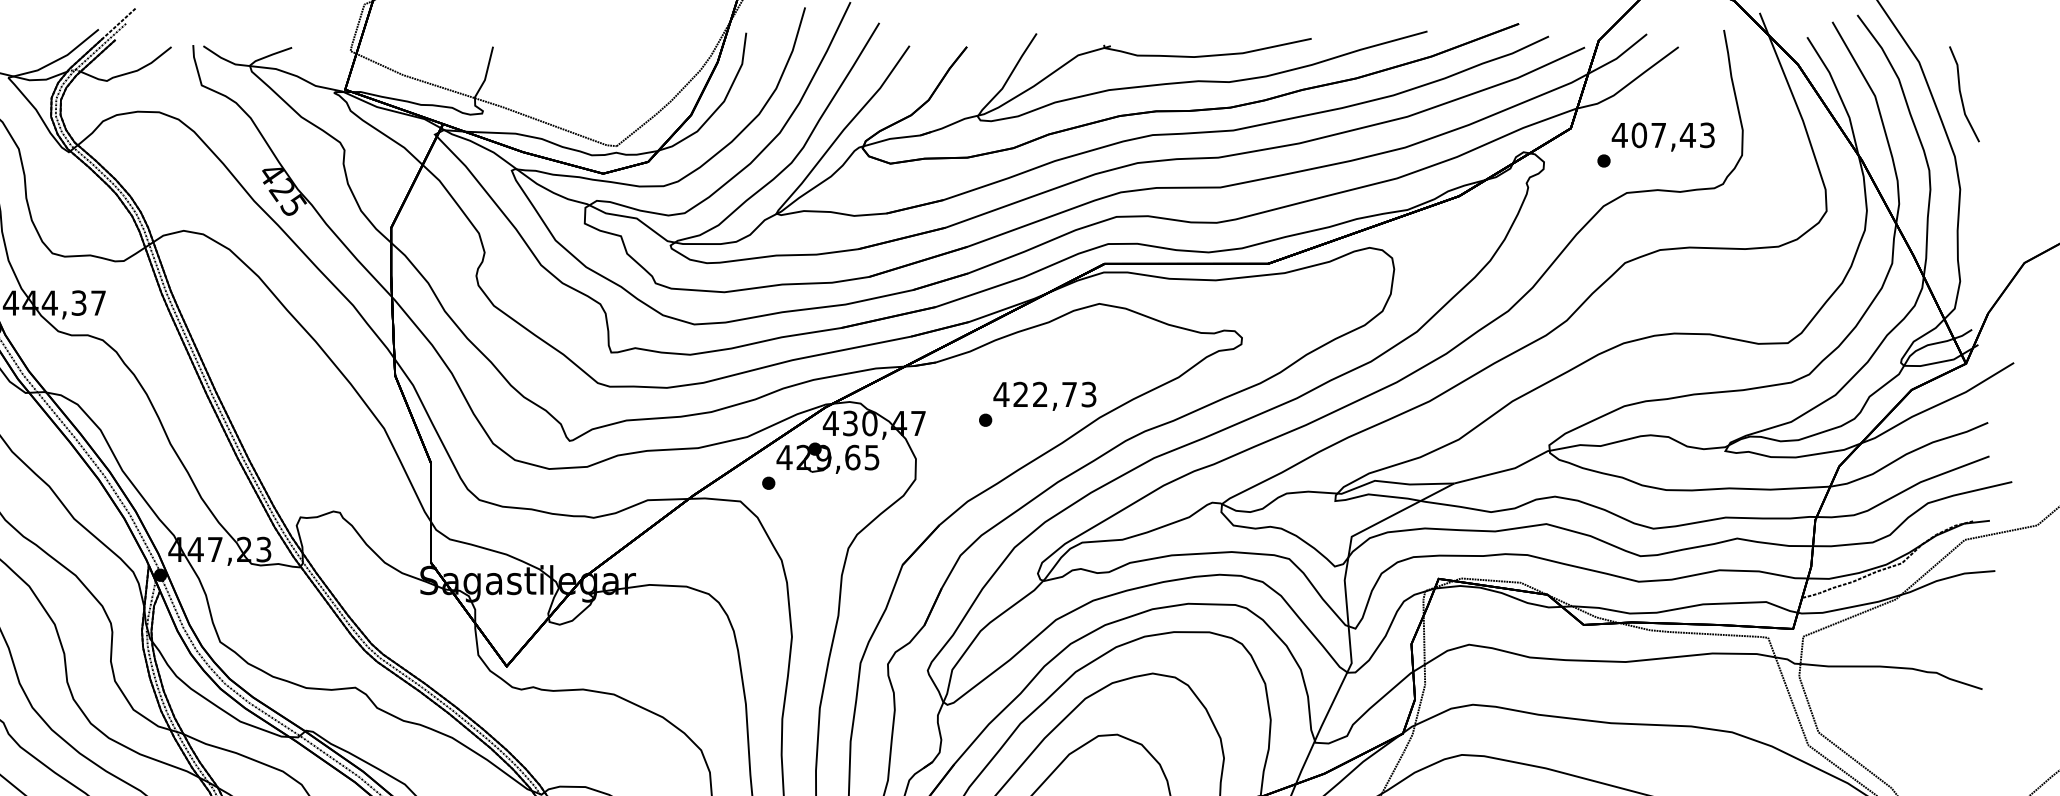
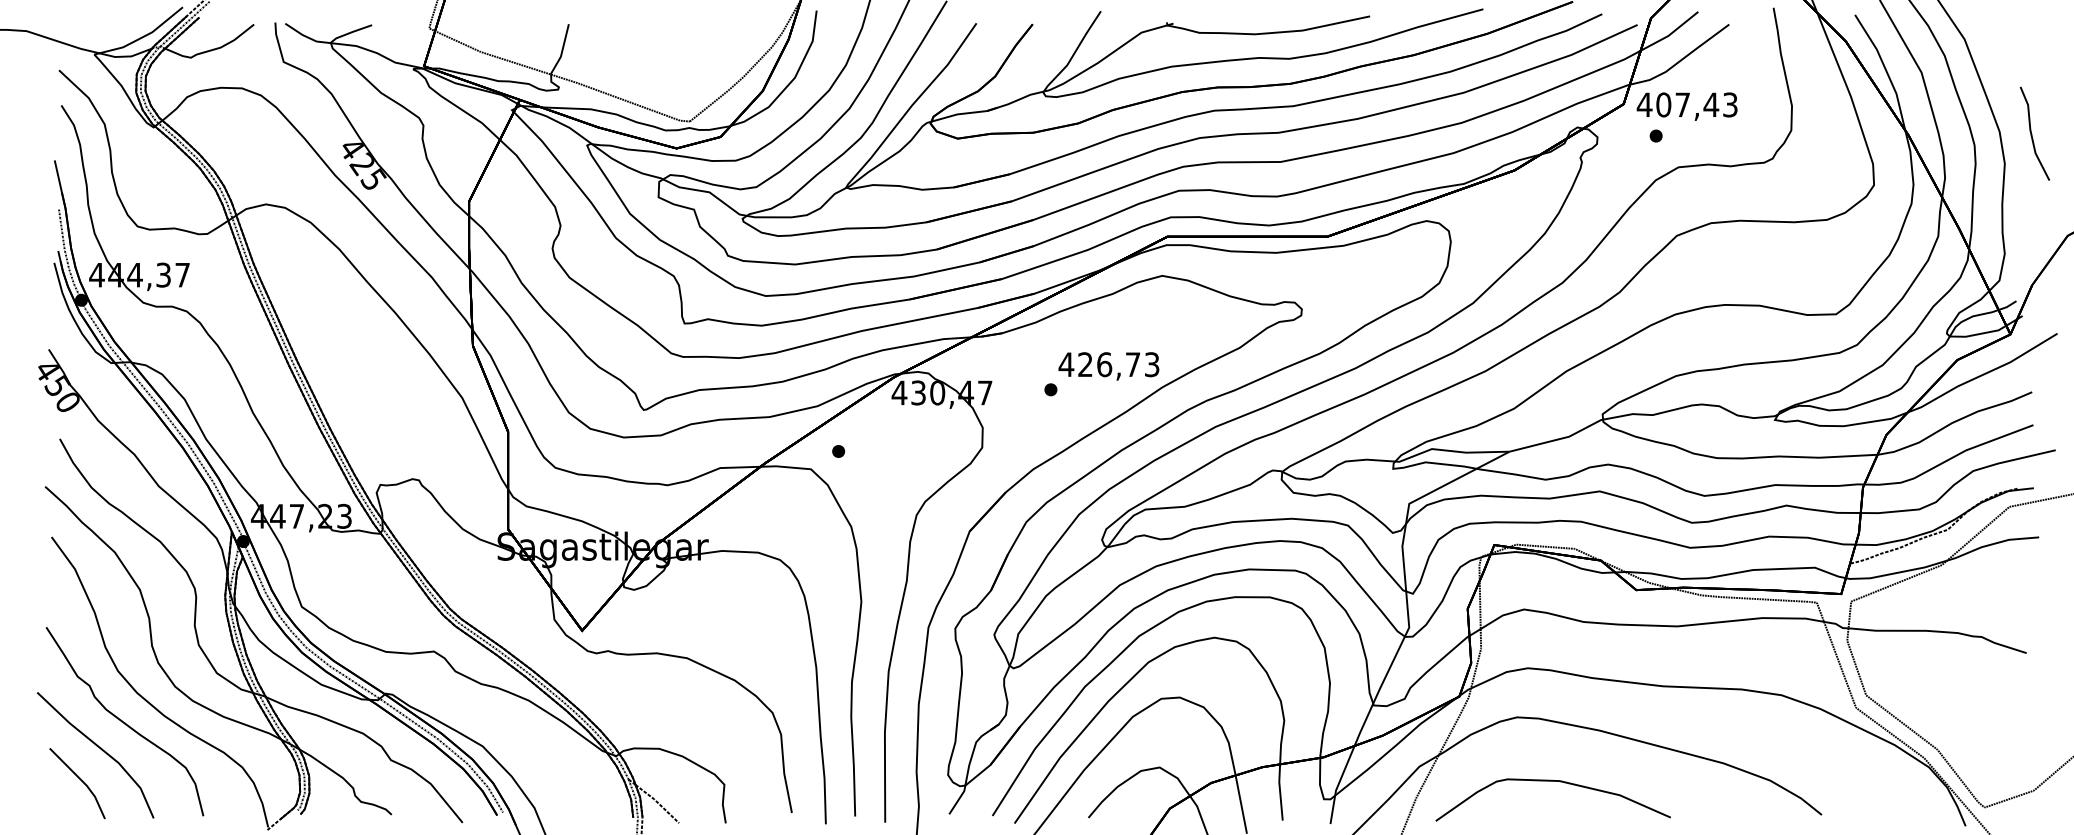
line: (1961, 94) -> (2032, 133), moved
text: (1662, 136) -> (1686, 106), moved
text: (1040, 394) -> (1104, 364), 422,73 -> 426,73
part: (827, 457) -> (896, 426), removed

